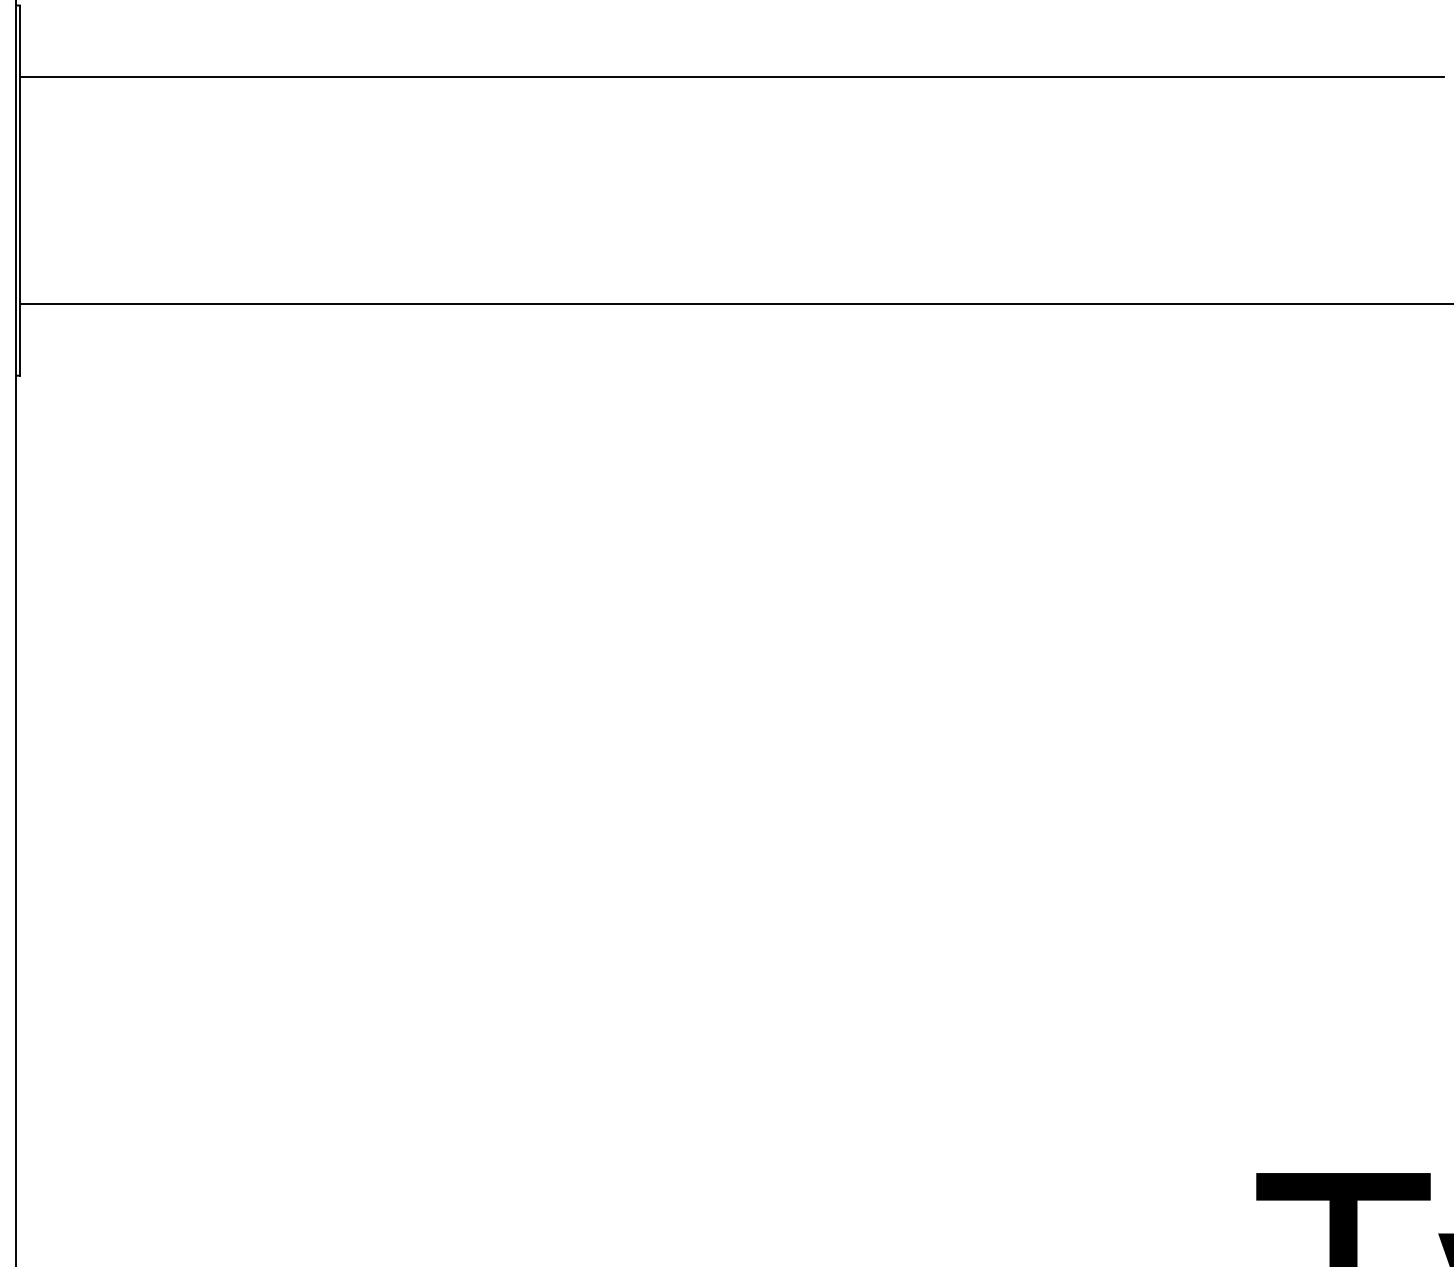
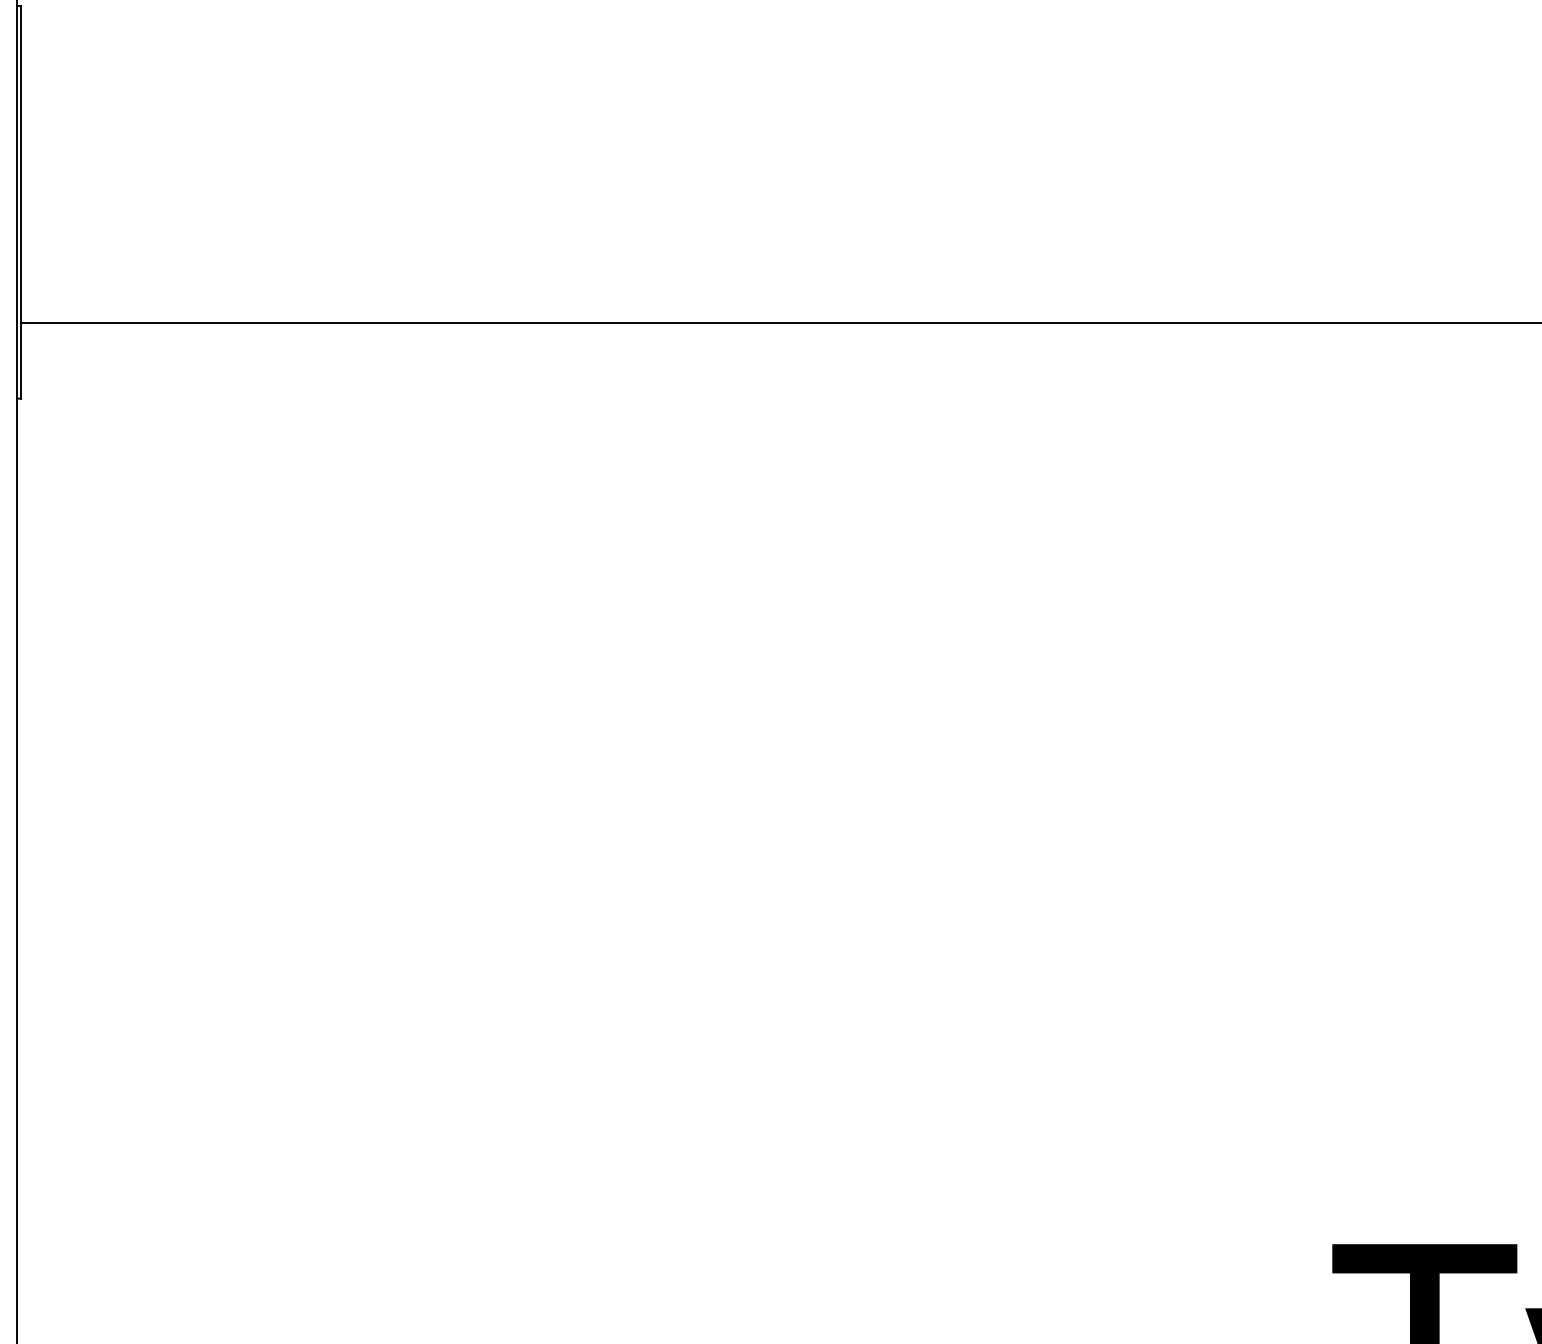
line: (731, 76) -> (775, 81), removed

